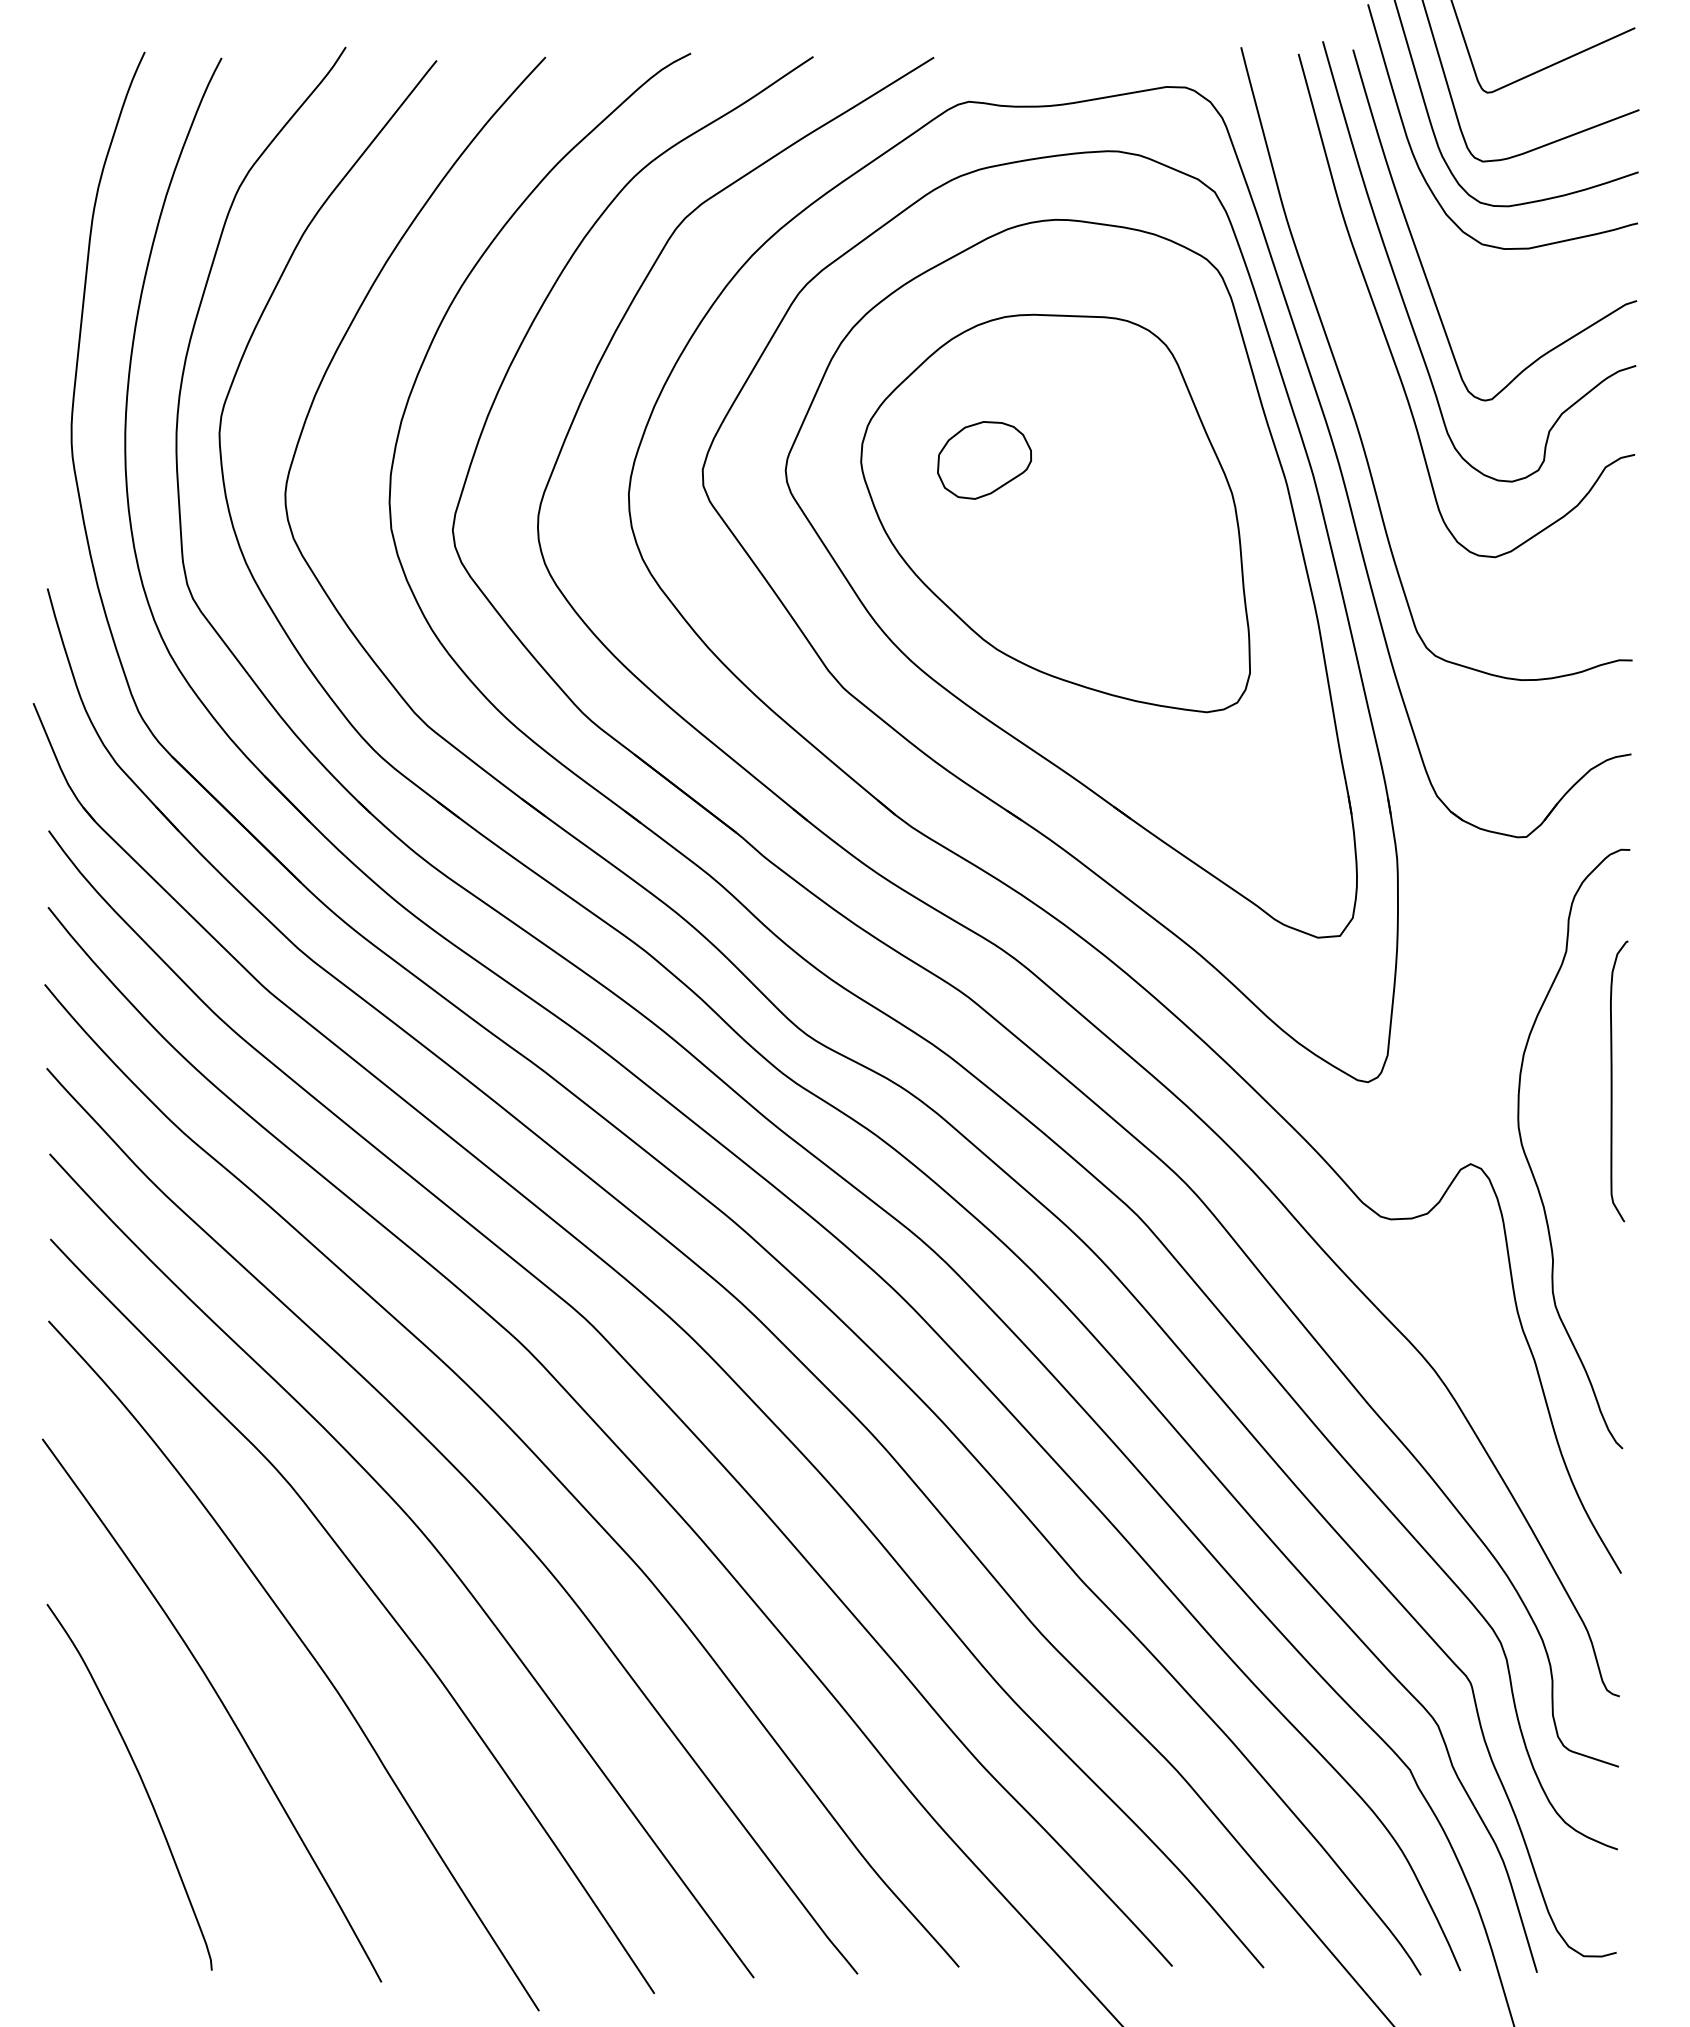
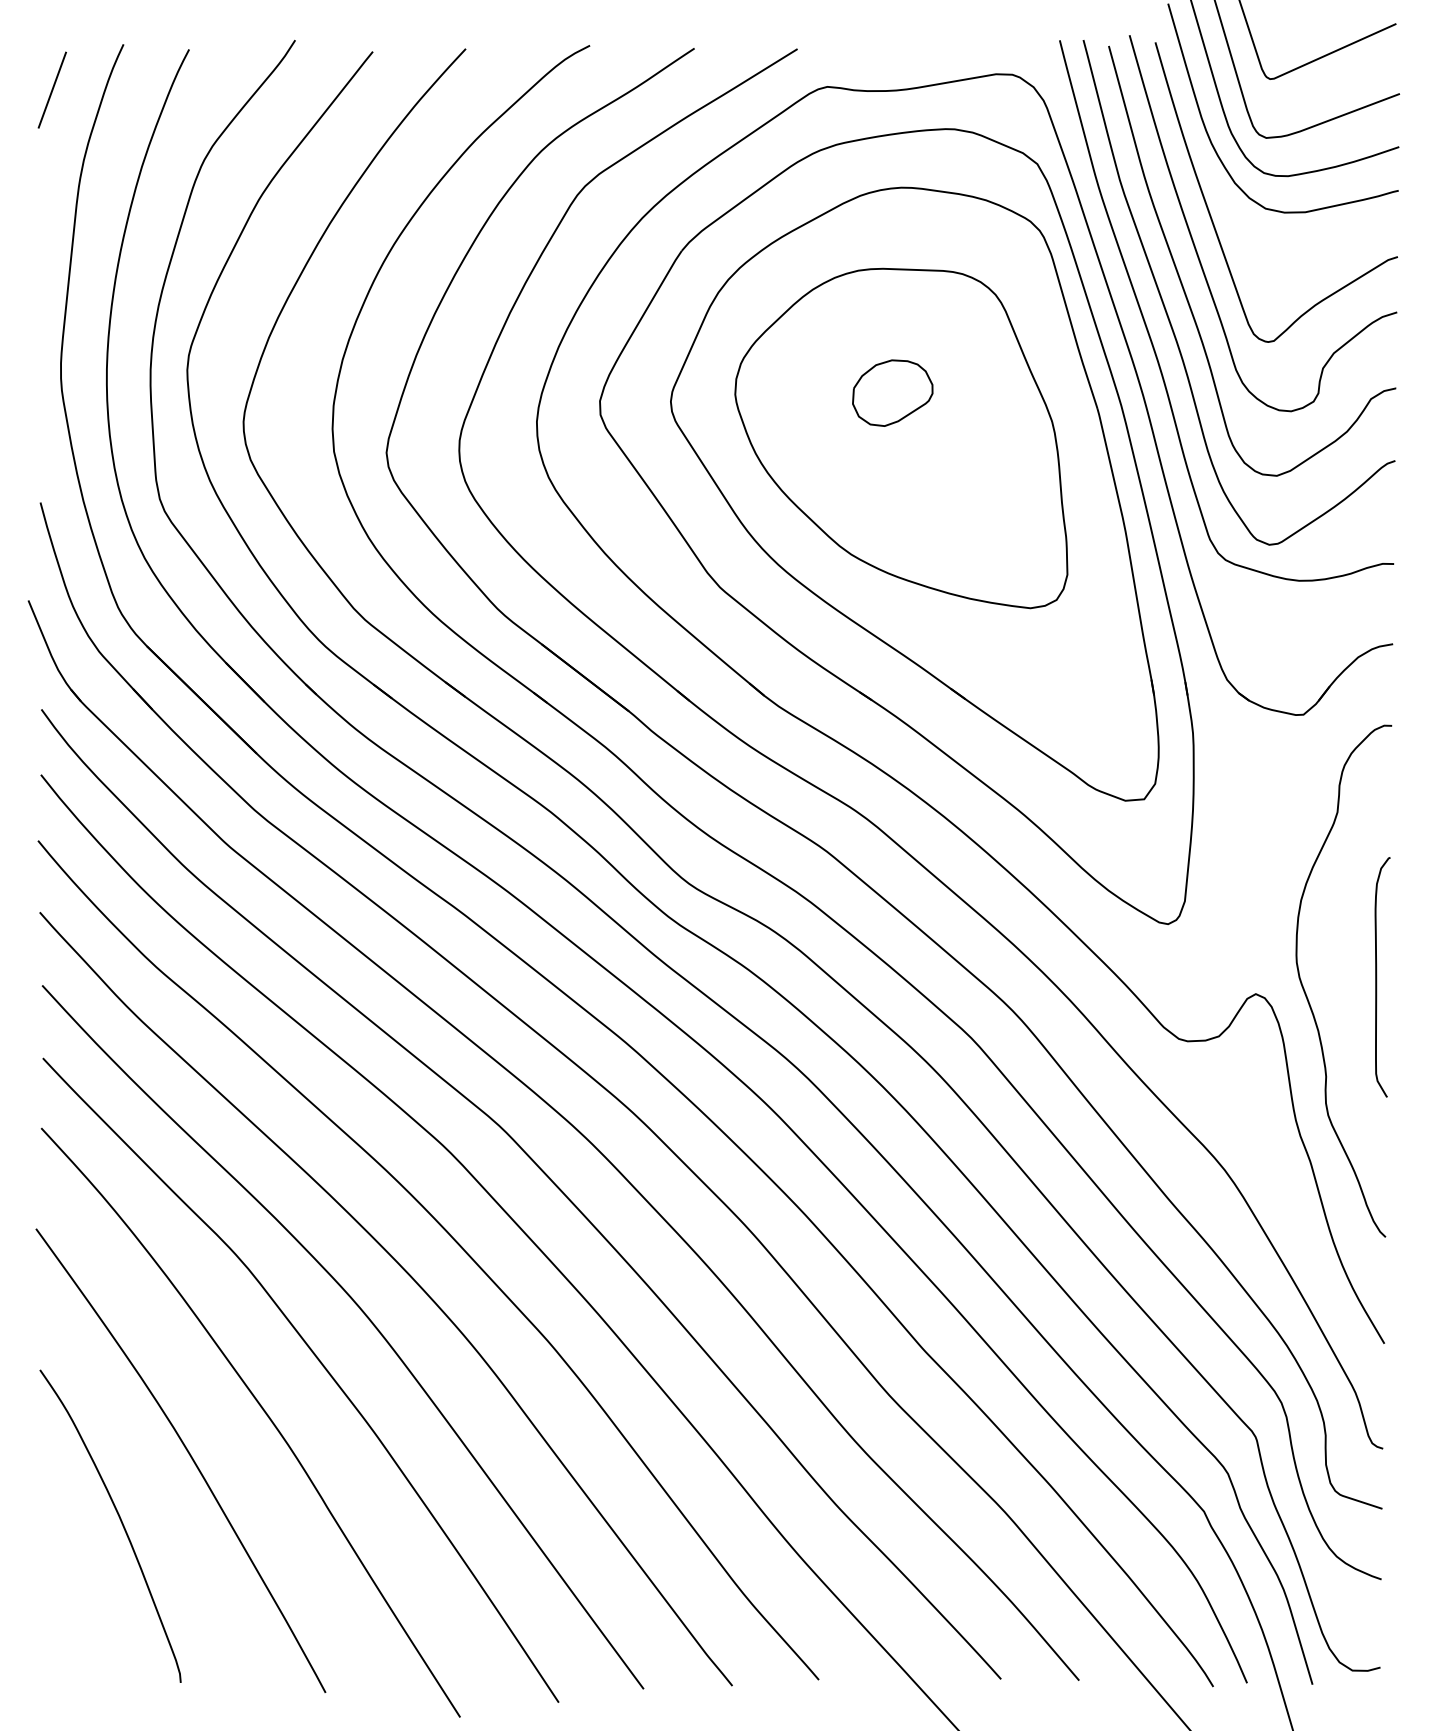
line: (61, 105) -> (52, 90), added
curve: (1368, 369) -> (1168, 315), added
part: (984, 460) -> (892, 393), moved
curve: (1612, 1081) -> (1376, 977), moved

